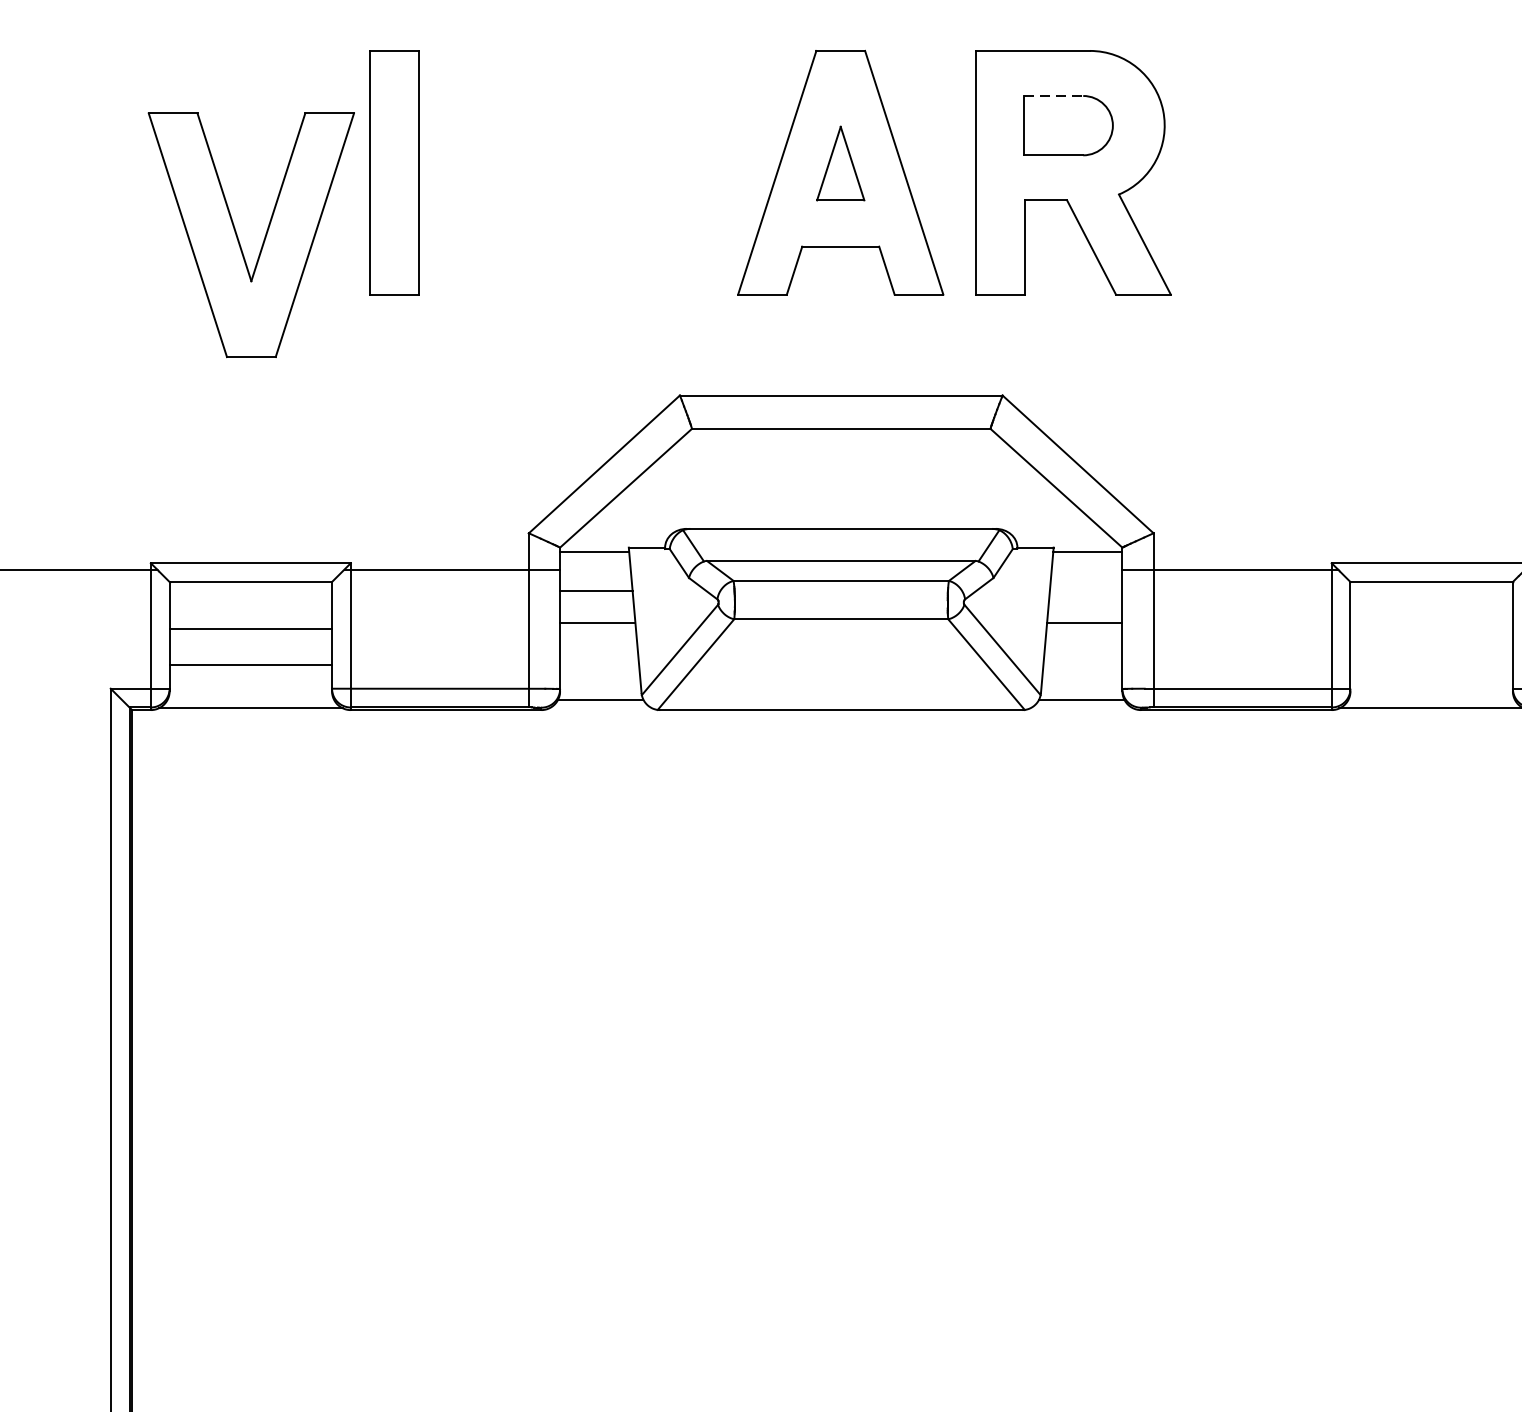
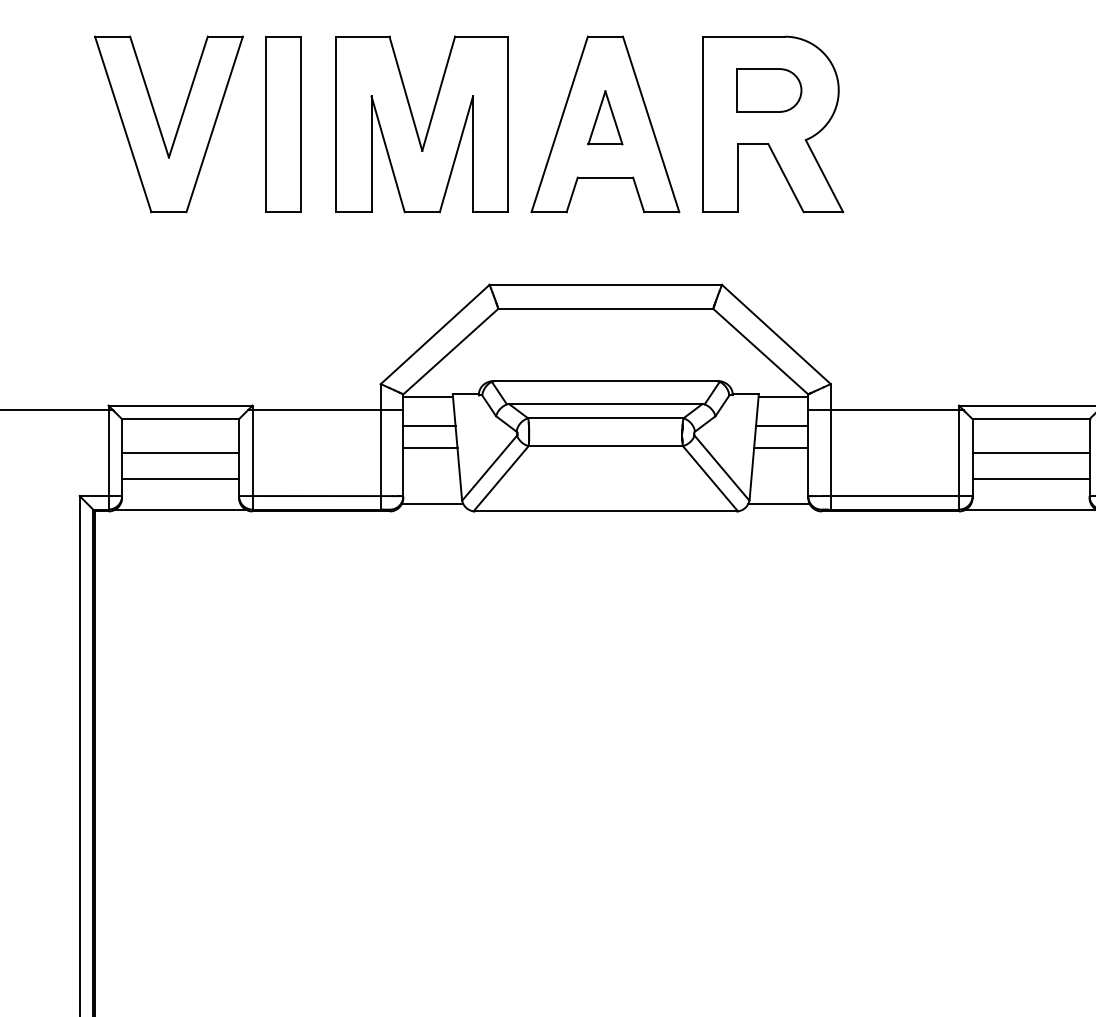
line: (1054, 96) -> (759, 69), dashed -> solid
part: (585, 172) -> (421, 124), added
part: (239, 239) -> (160, 127), moved
line: (1086, 590) -> (782, 425), added
line: (1430, 628) -> (1030, 452), added
line: (1430, 664) -> (1030, 478), added

